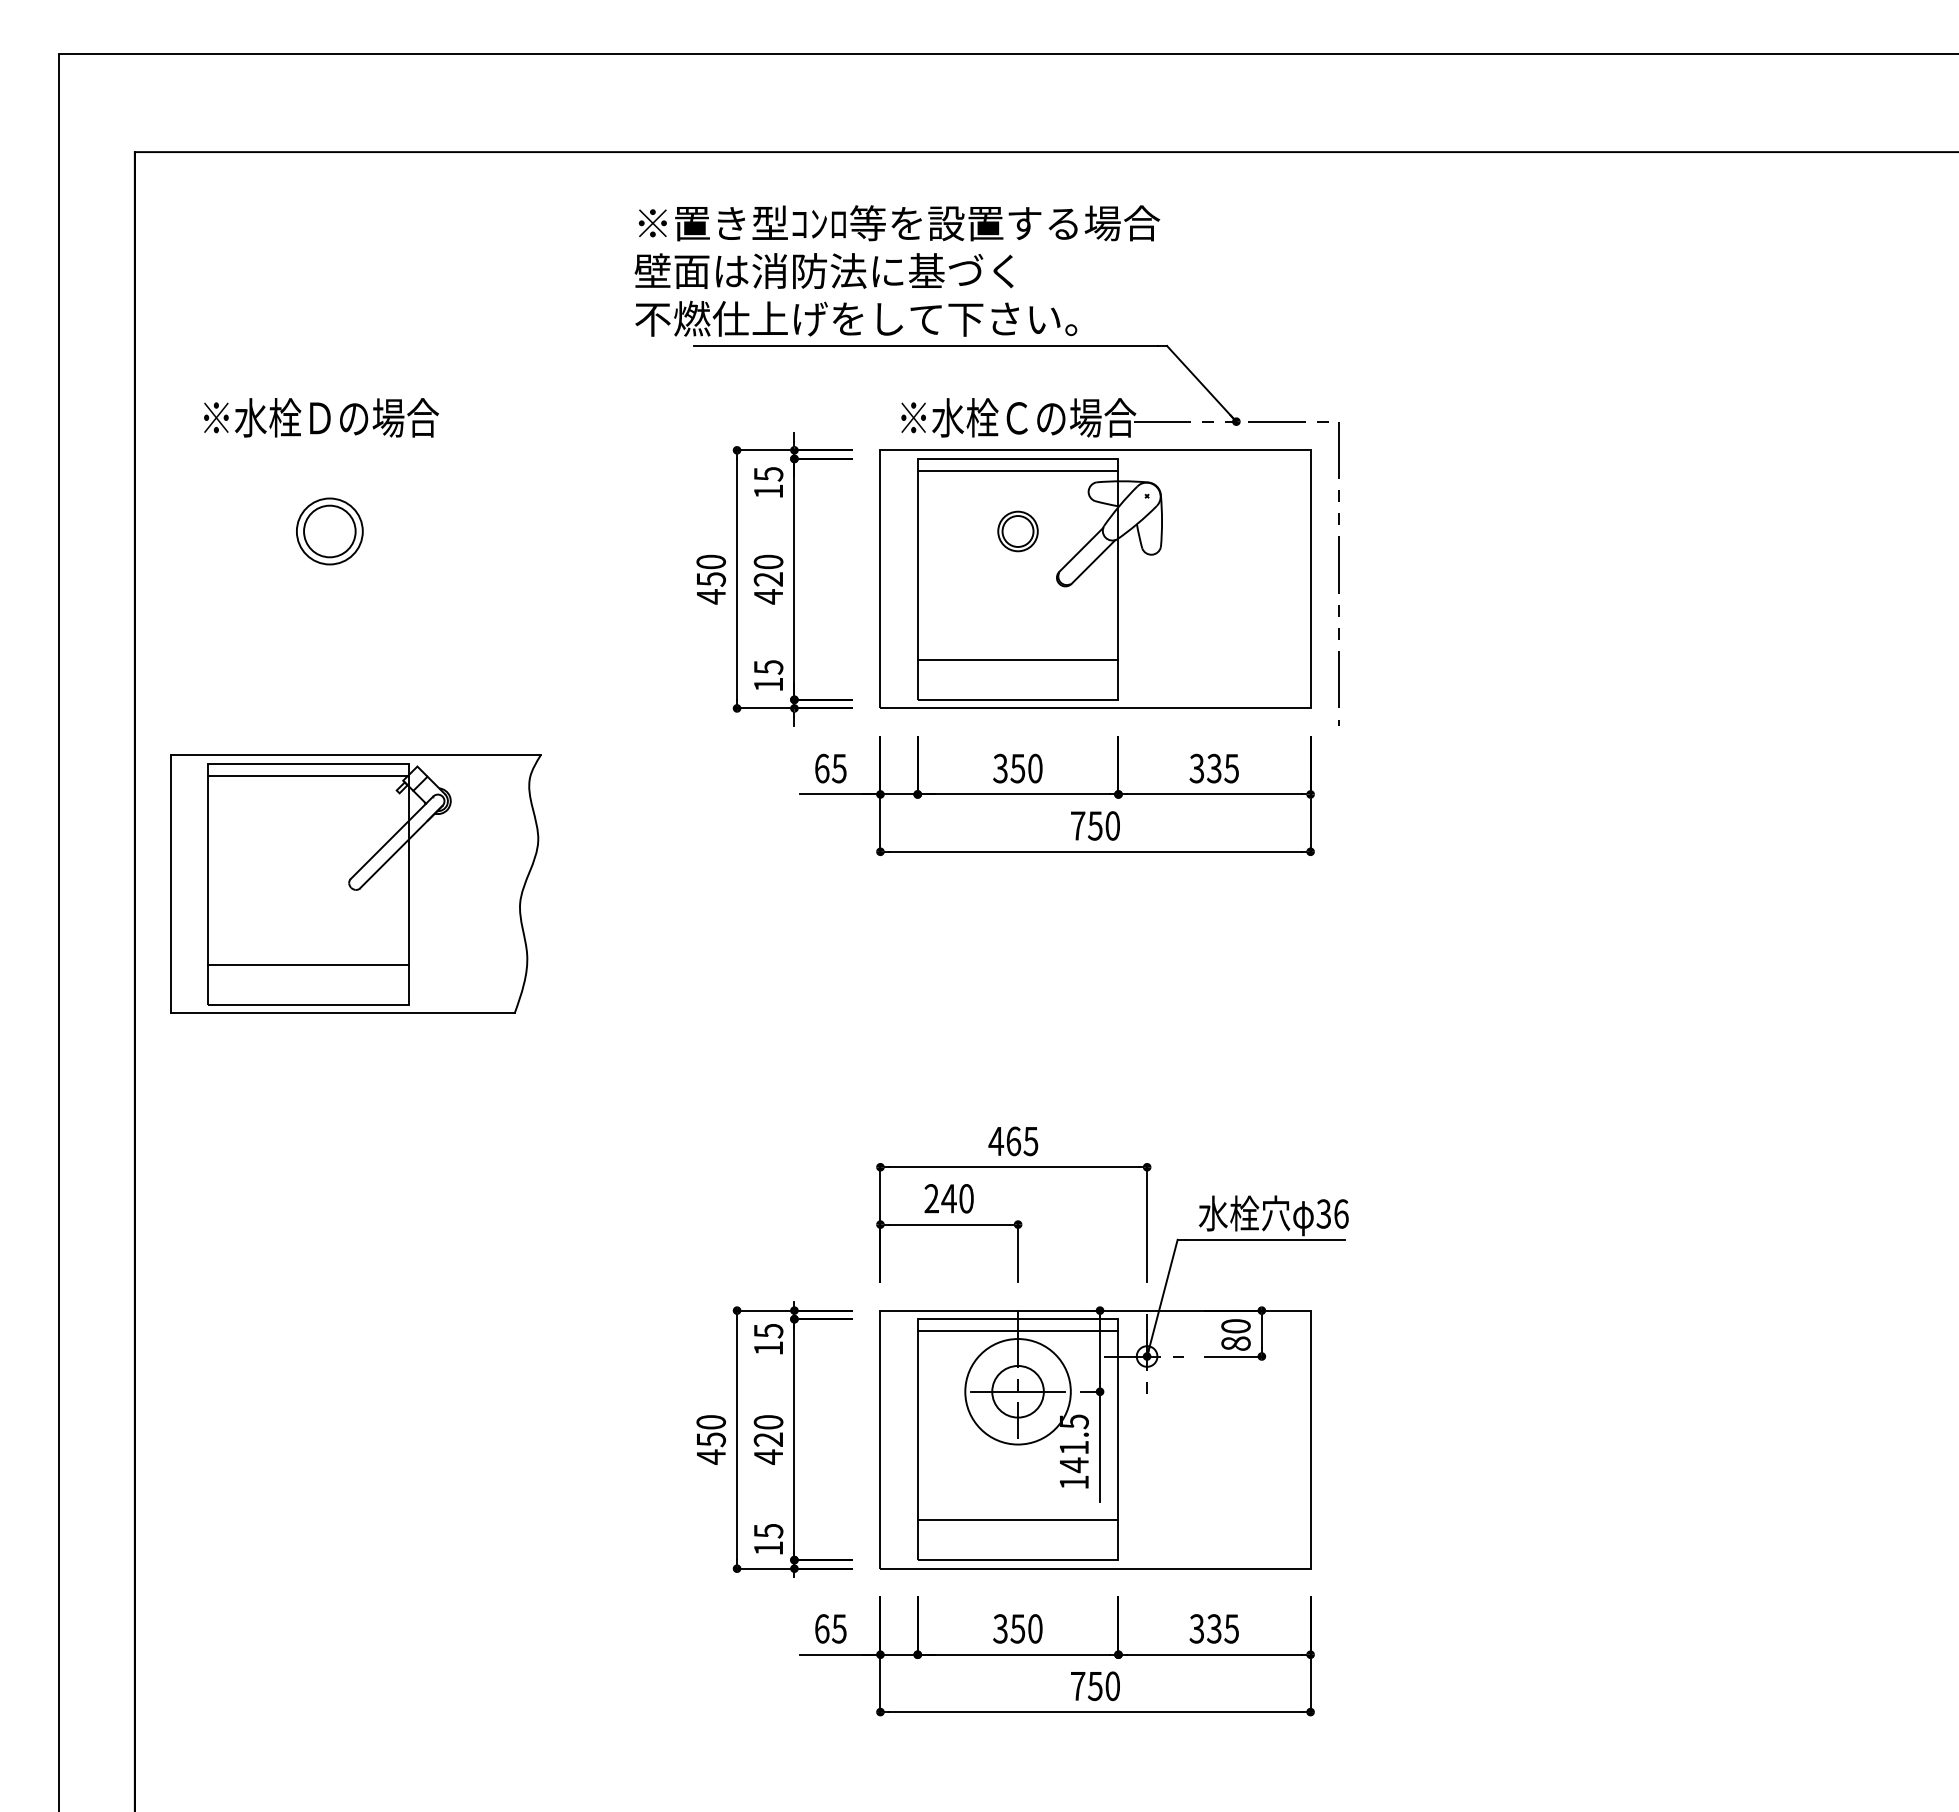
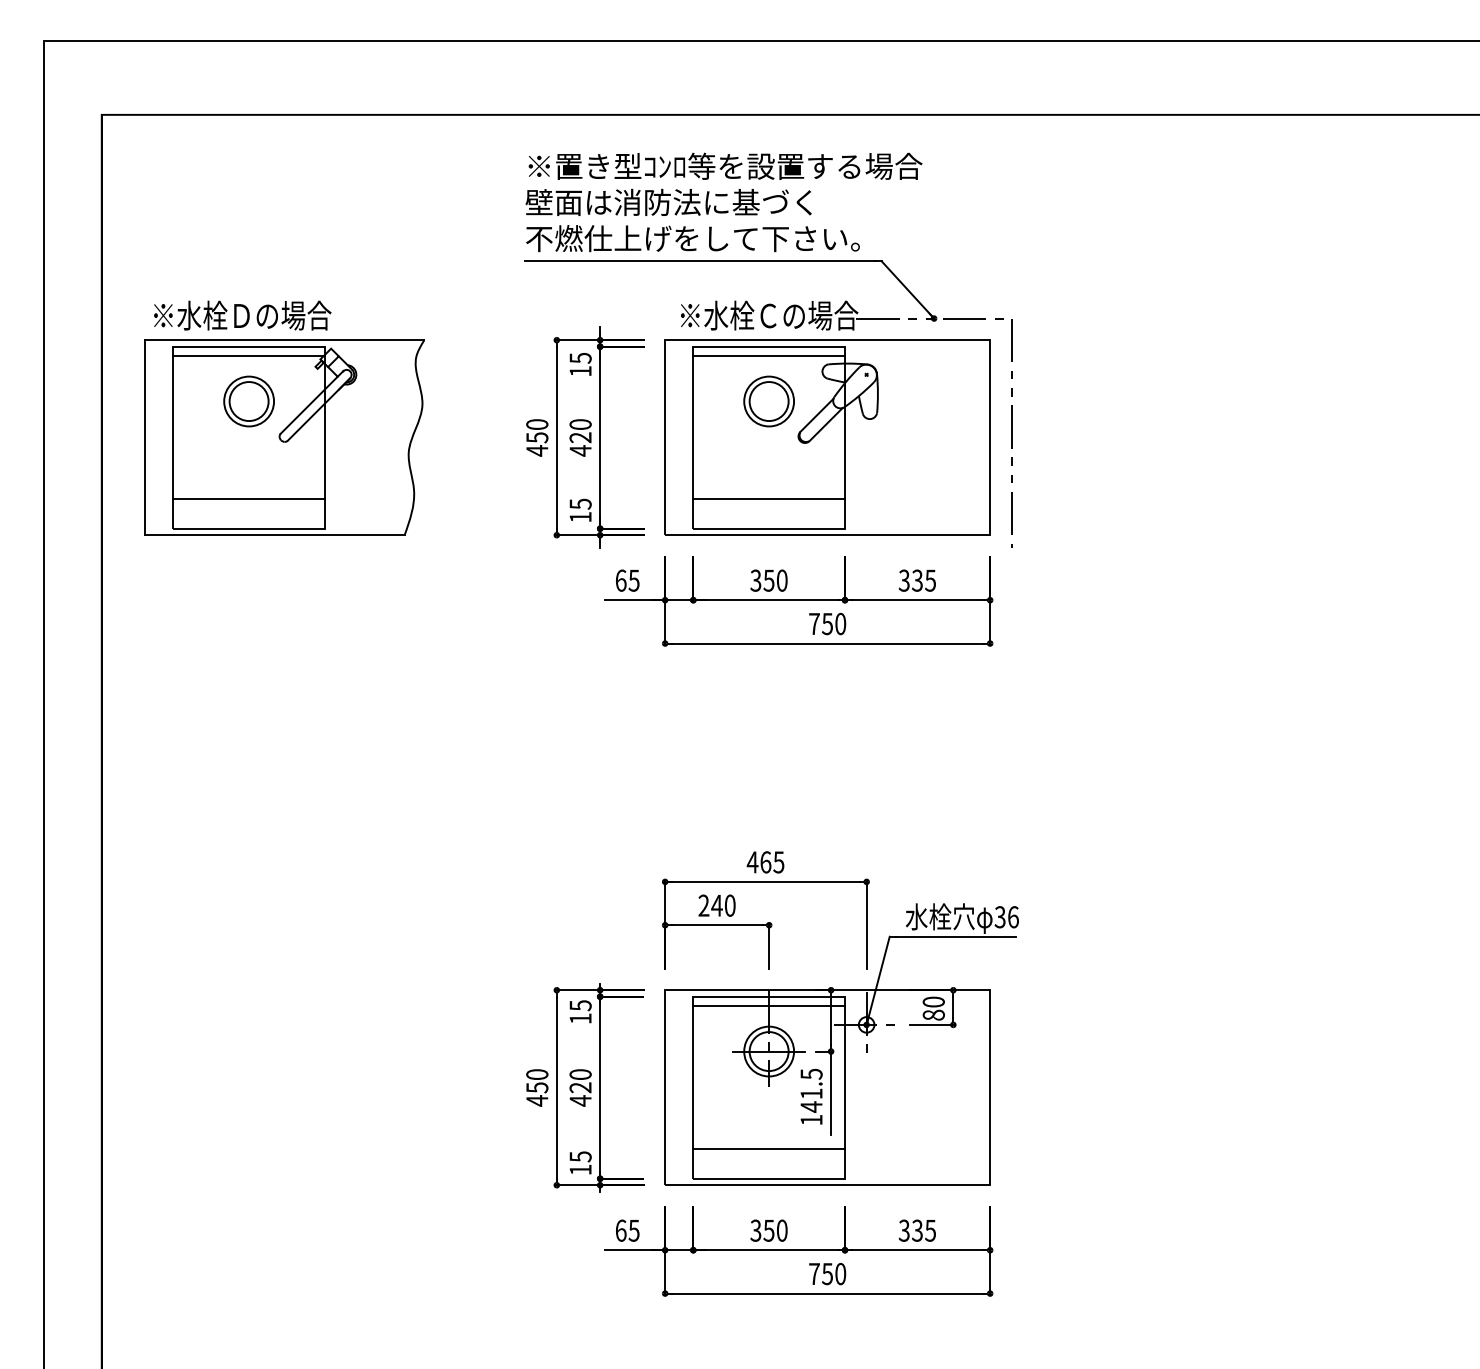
text: (897, 270) -> (724, 202), moved
part: (1017, 531) -> (768, 401), size x1.67
part: (355, 883) -> (284, 437), moved
circle: (1018, 1391) -> (769, 1051), size x0.62

